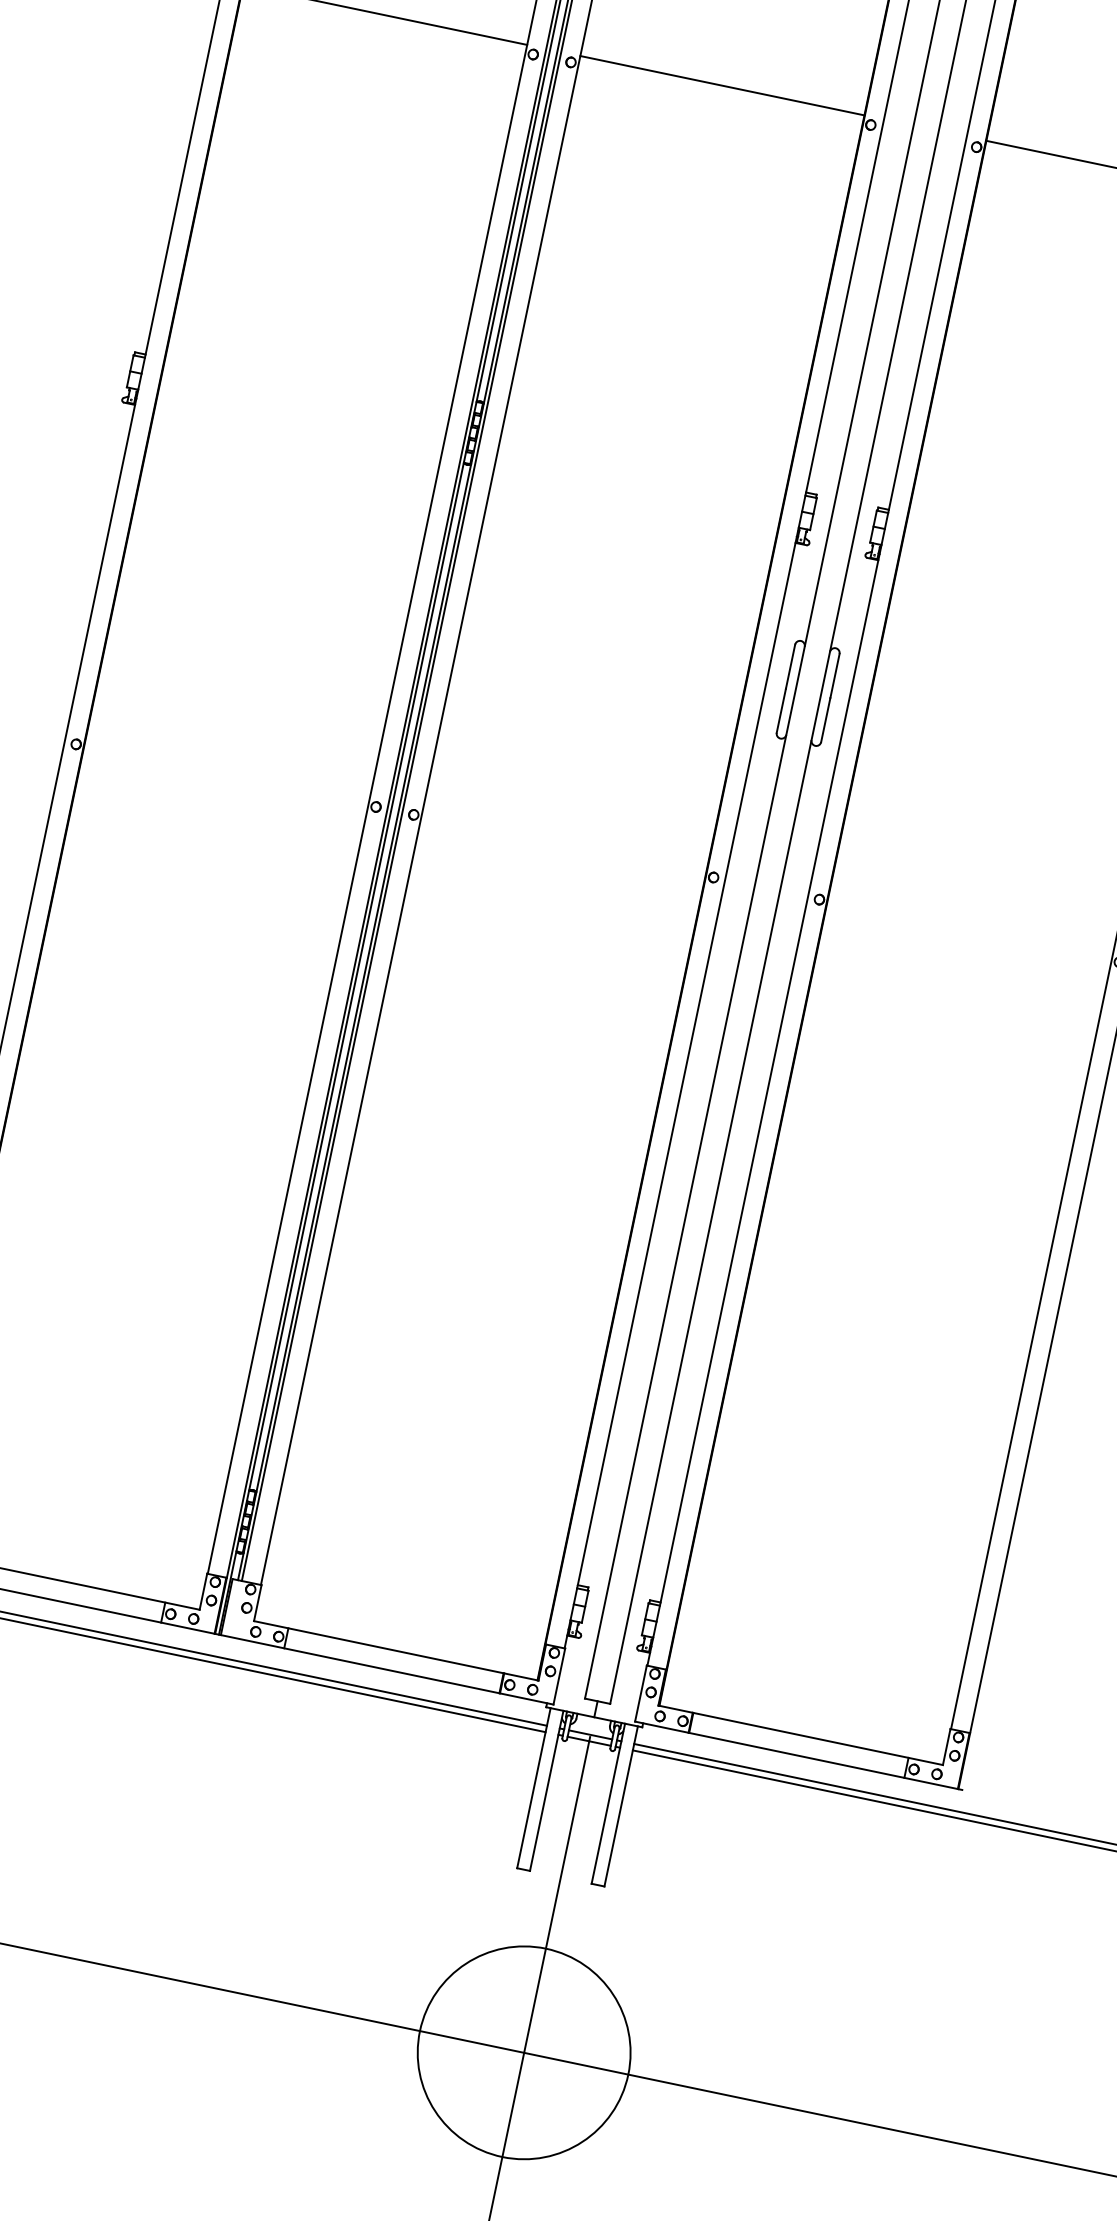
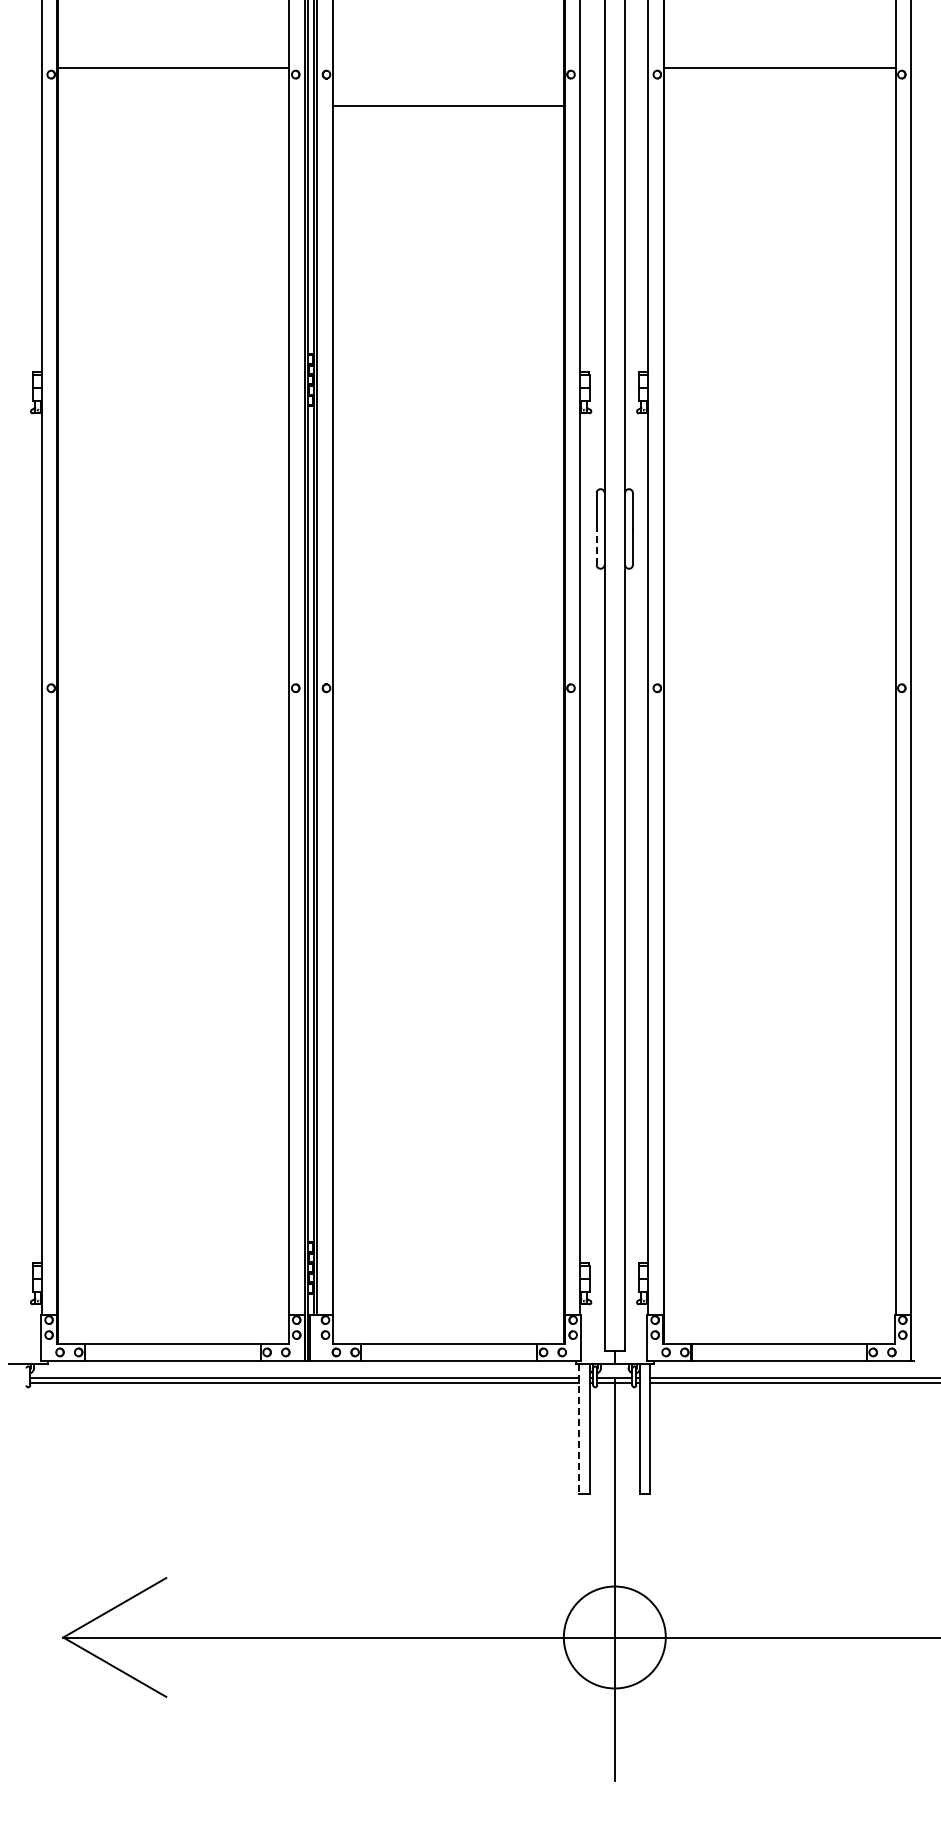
line: (722, 86) -> (448, 106), moved
line: (781, 710) -> (596, 546), solid -> dashed
line: (534, 1788) -> (579, 1429), solid -> dashed
circle: (523, 2052) -> (614, 1637), size x0.6

